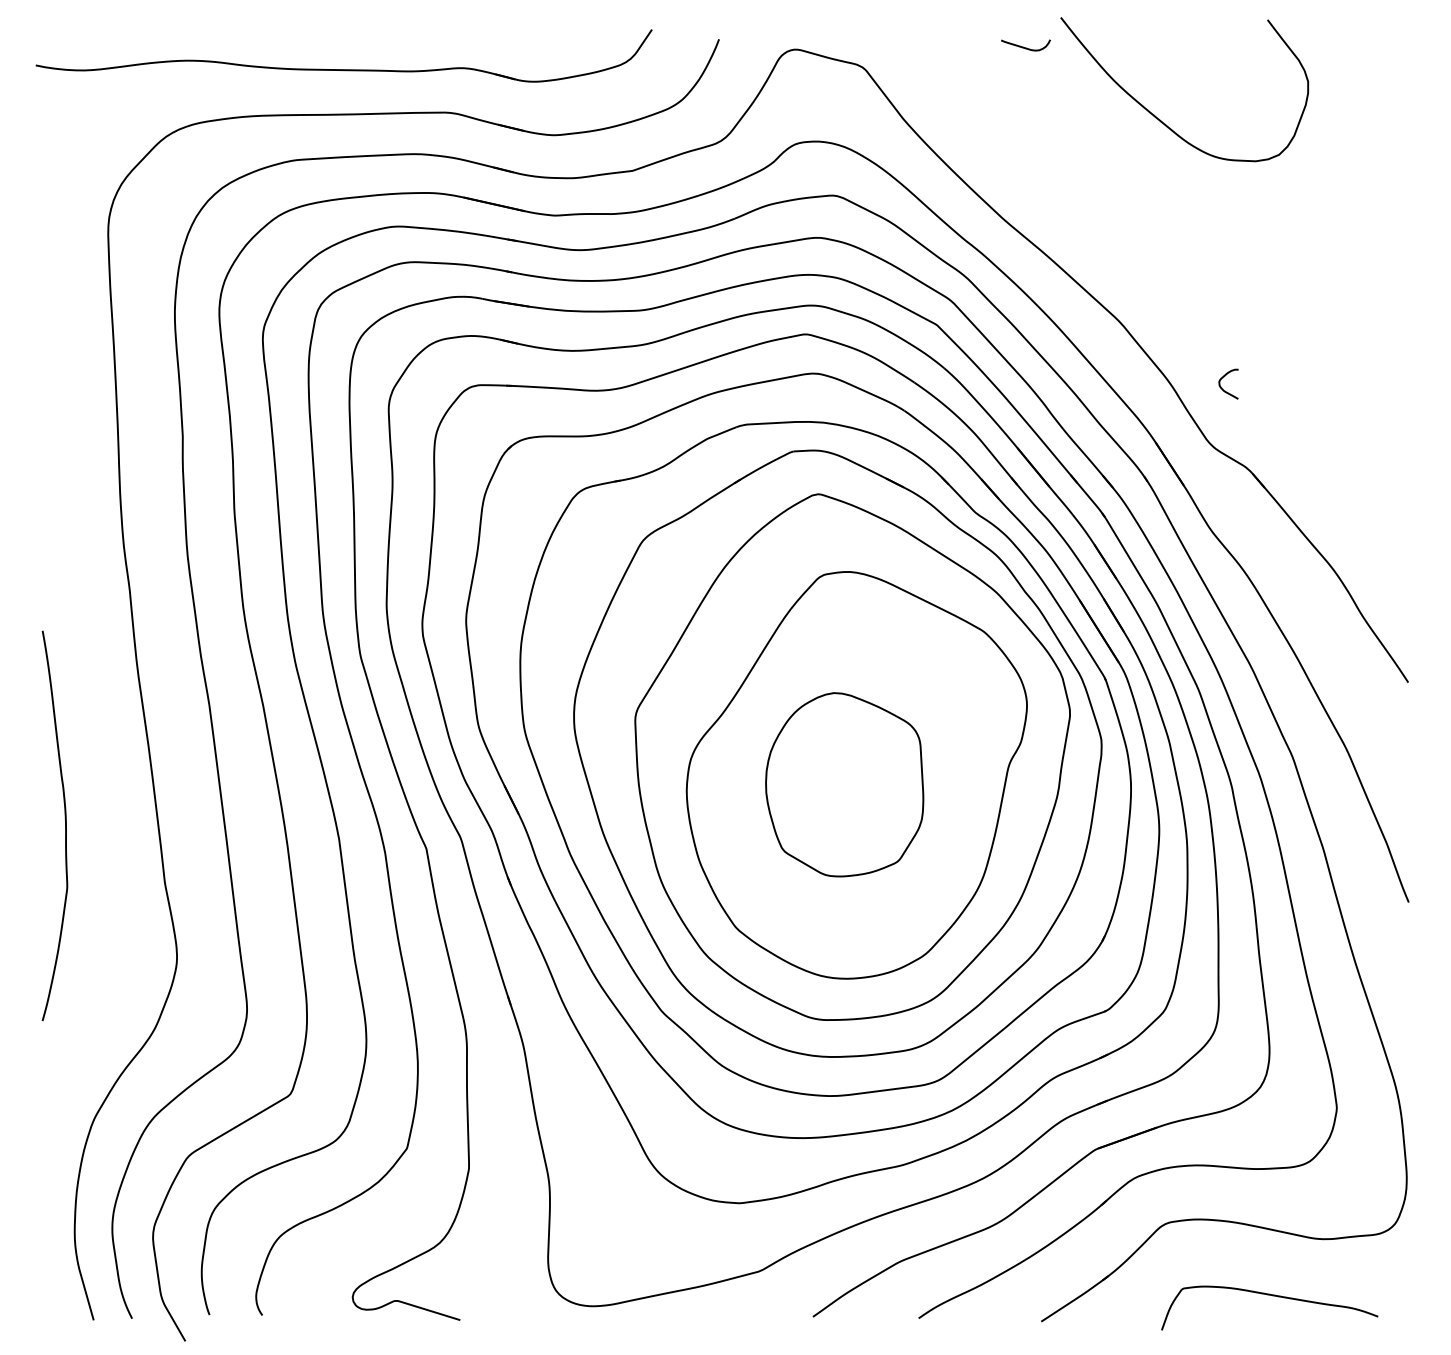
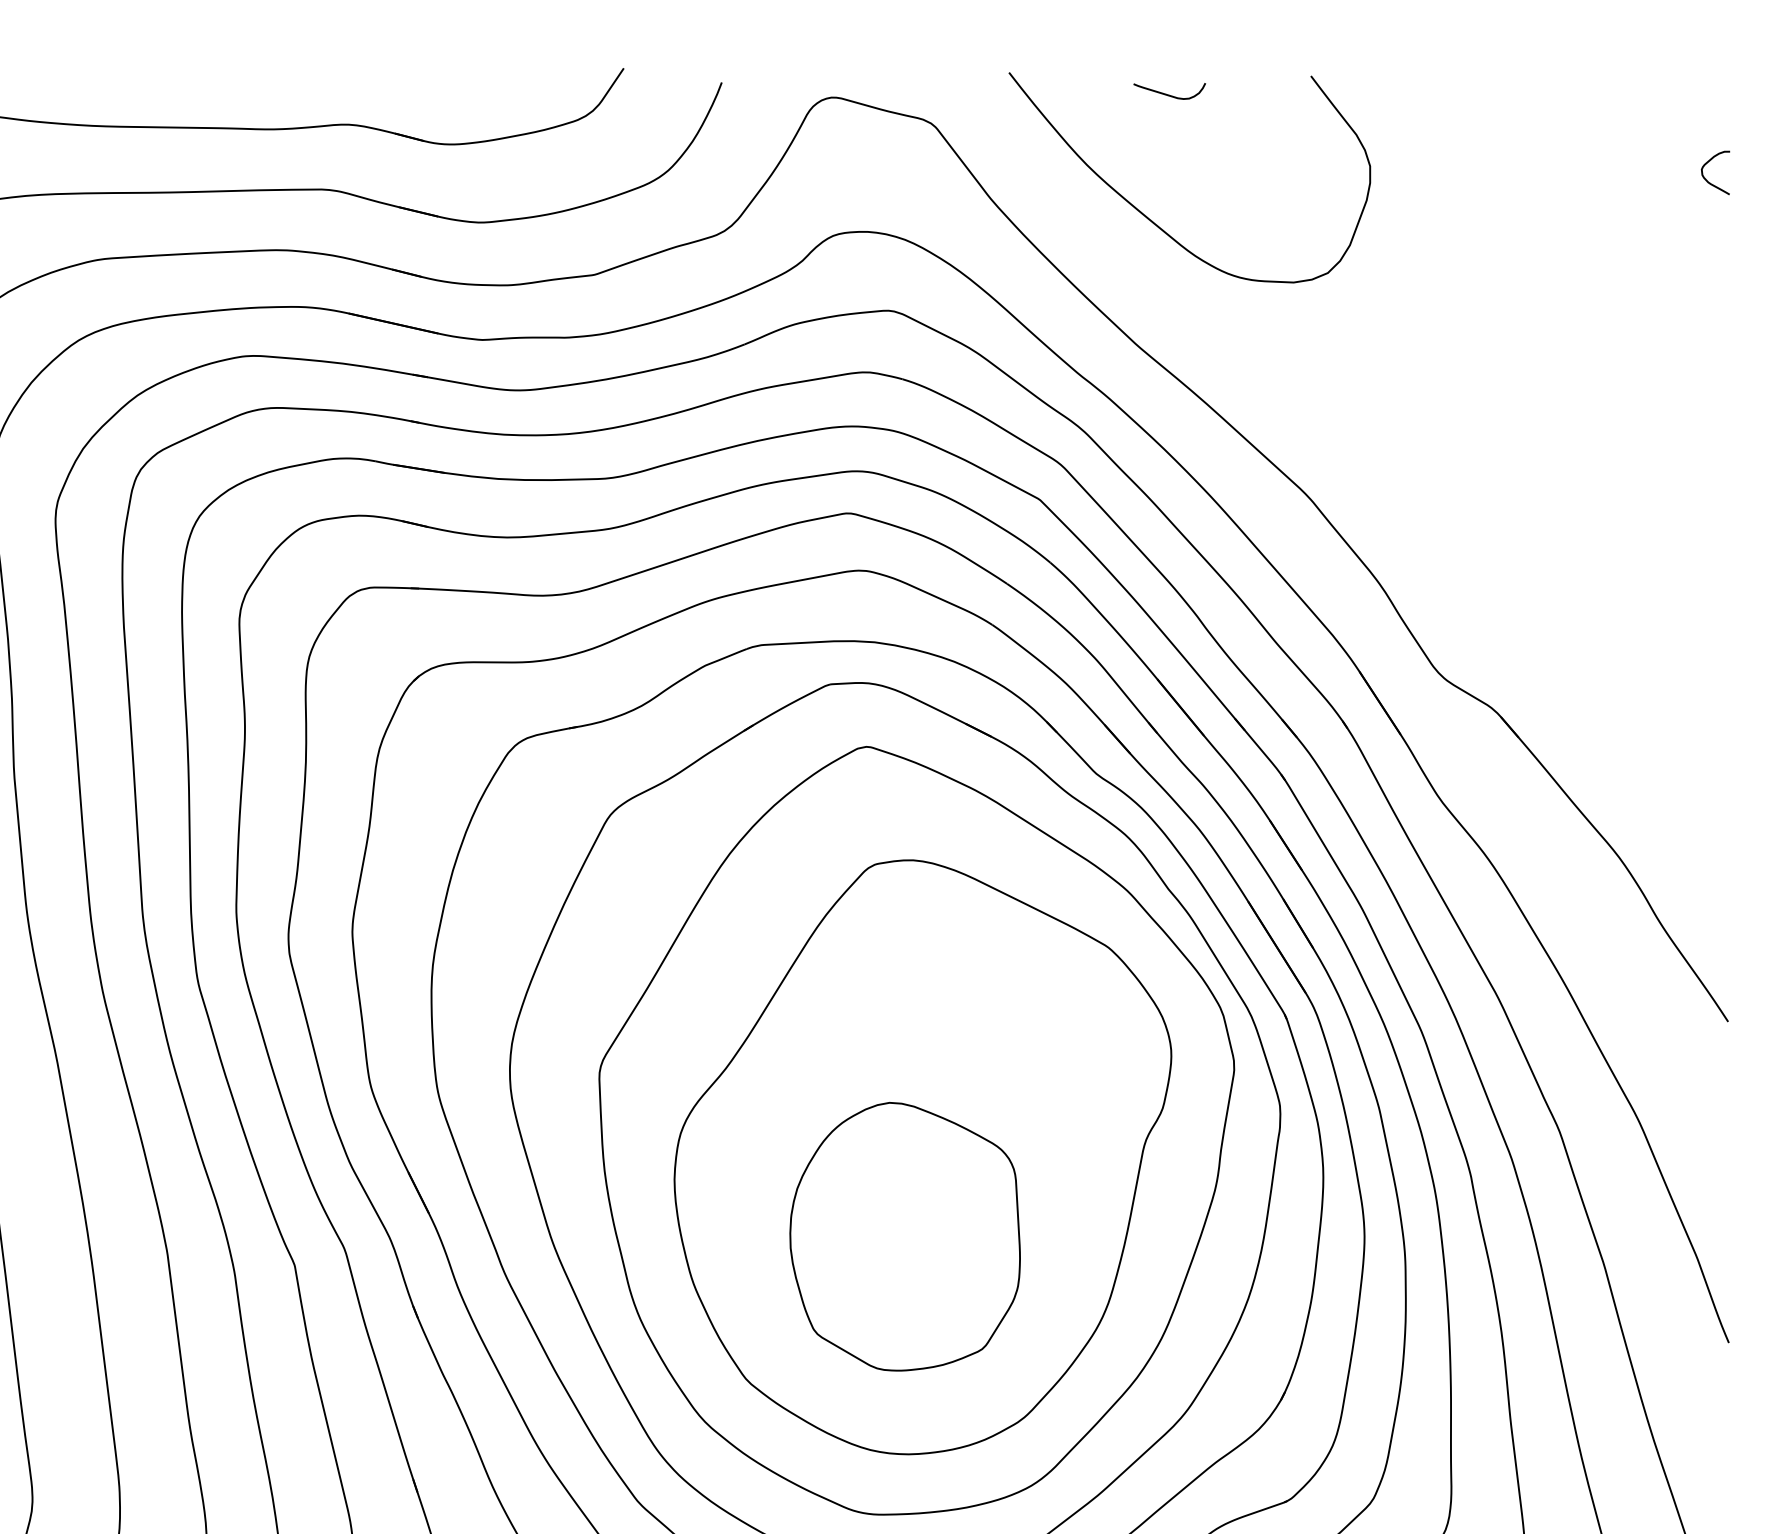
curve: (1160, 119) -> (1154, 221), moved
curve: (1224, 377) -> (1709, 163), moved
part: (844, 784) -> (904, 1236), moved

